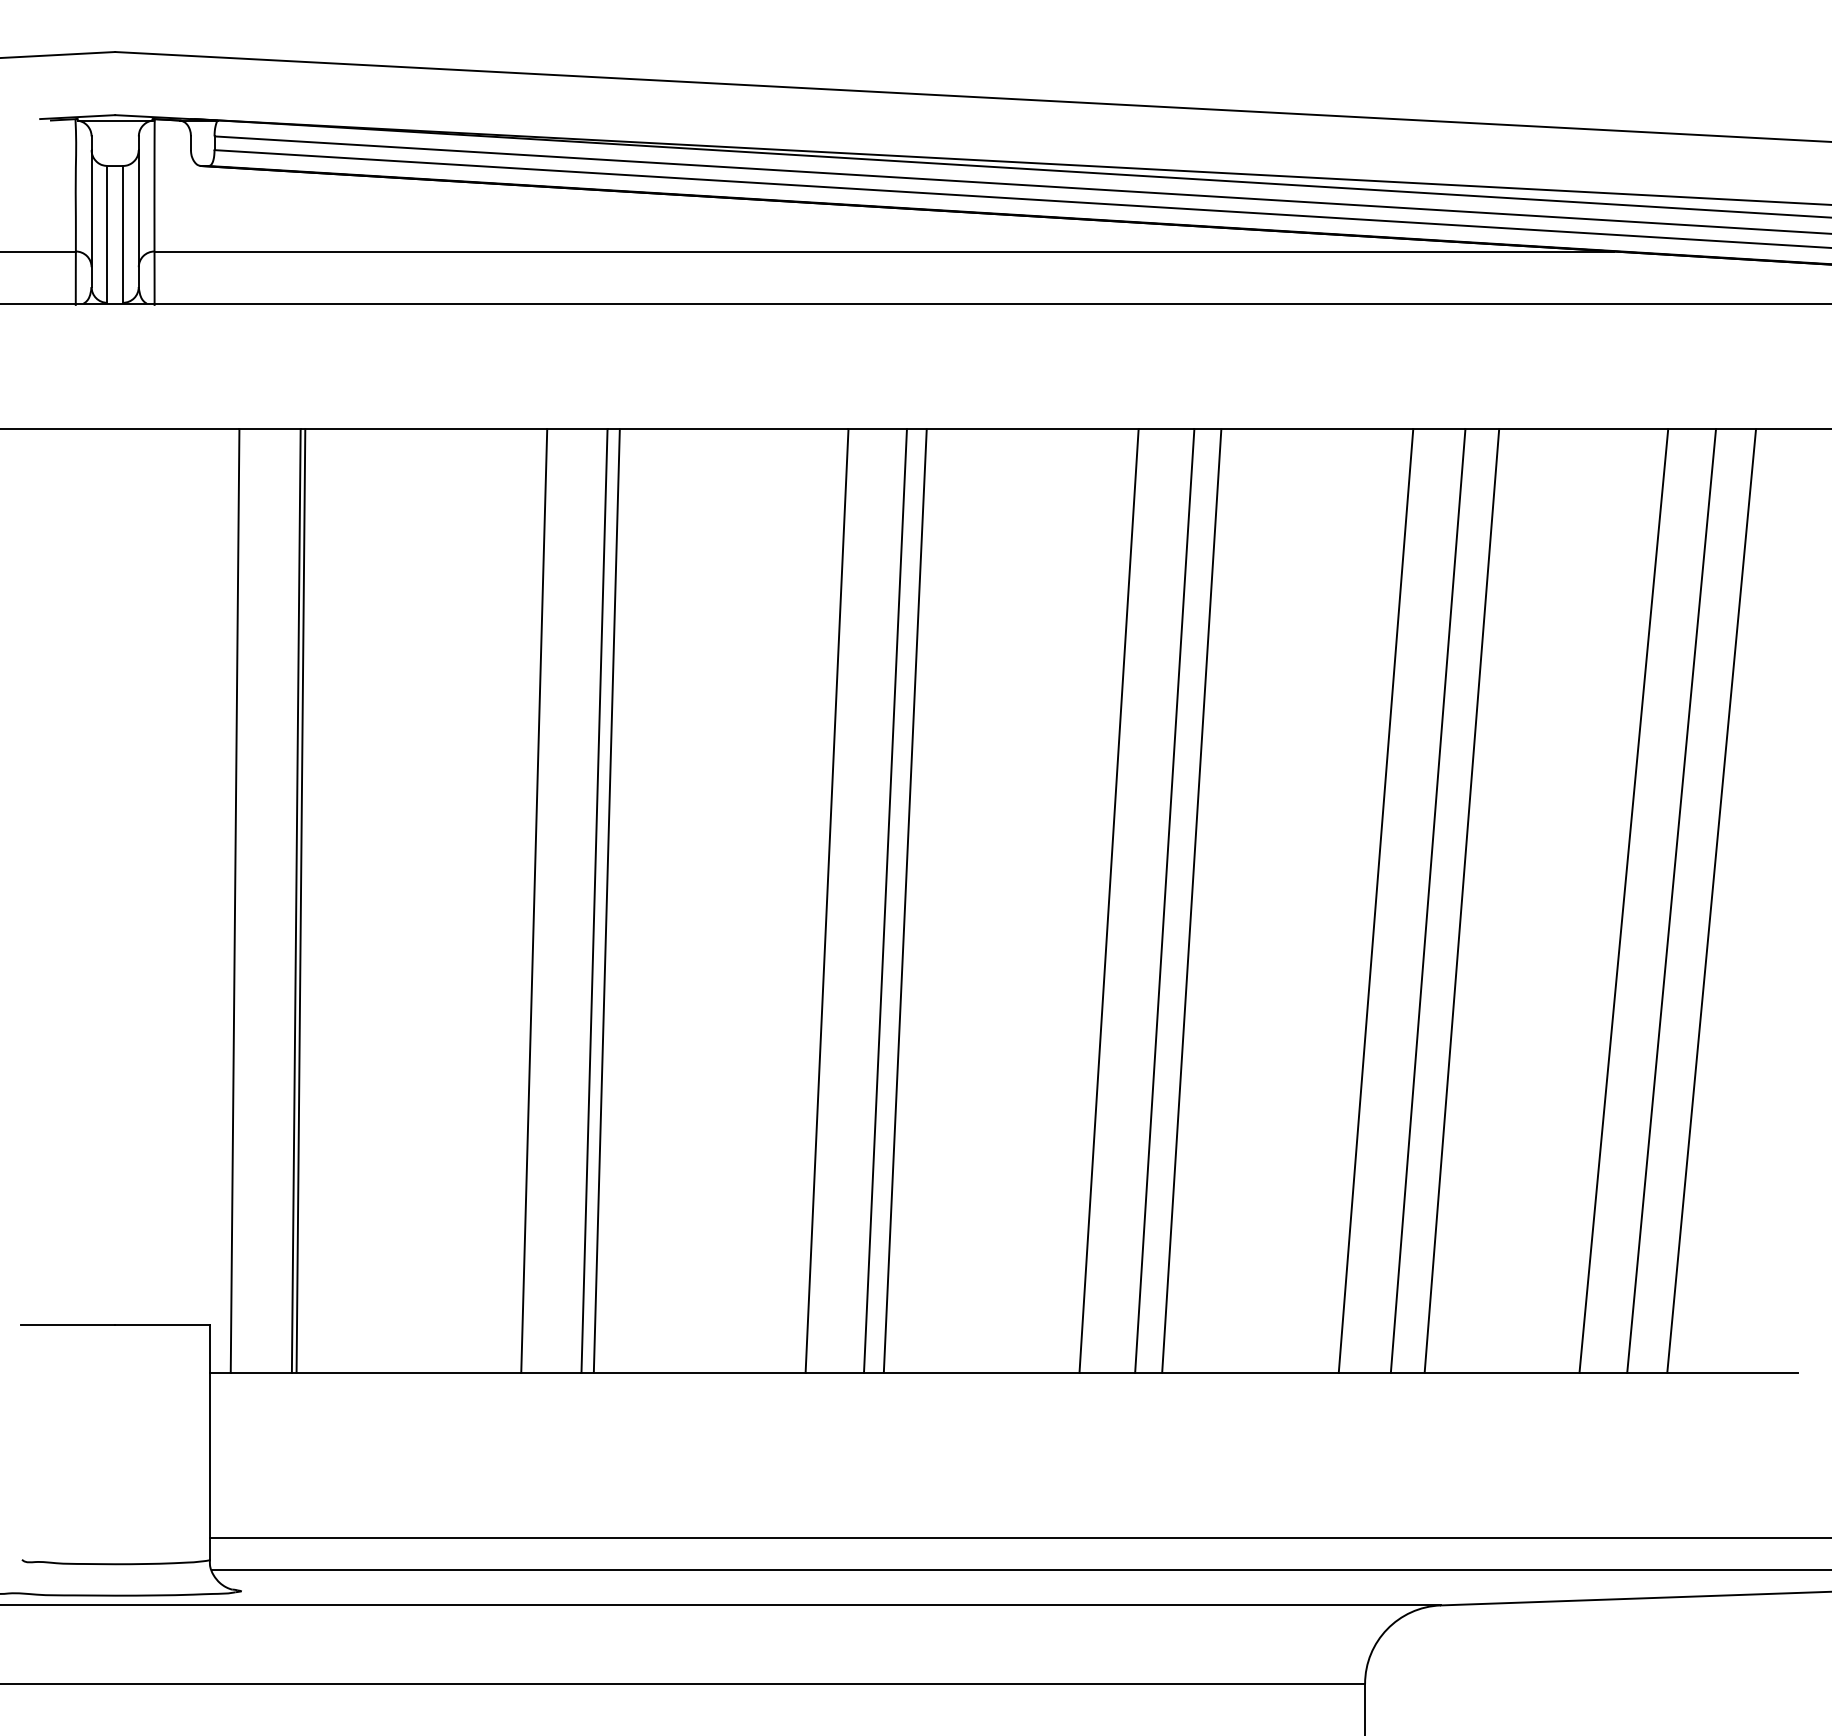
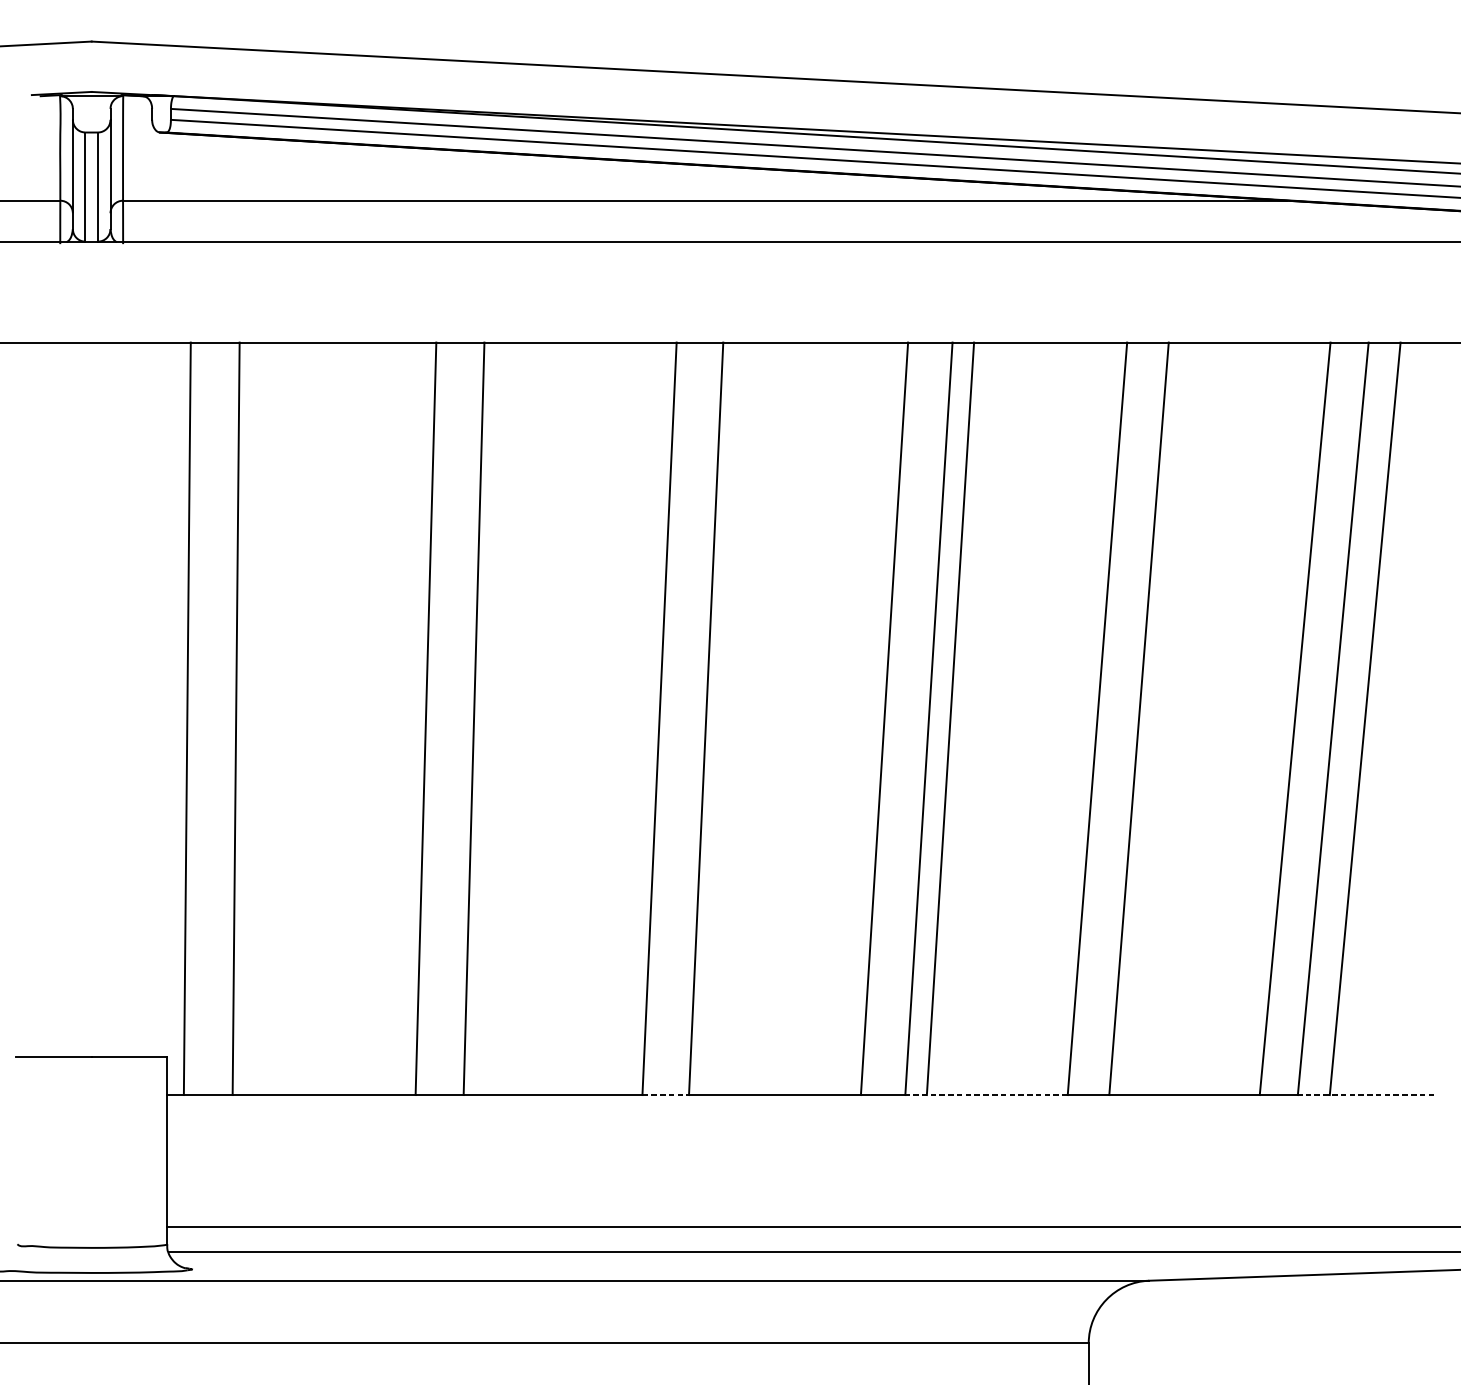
line: (300, 900) -> (239, 718), removed
line: (606, 900) -> (483, 718), removed
line: (904, 900) -> (721, 718), removed
line: (1461, 900) -> (1165, 718), removed
line: (835, 1372) -> (666, 1094), solid -> dashed
line: (1236, 1372) -> (986, 1094), solid -> dashed
line: (1712, 1372) -> (1365, 1094), solid -> dashed

